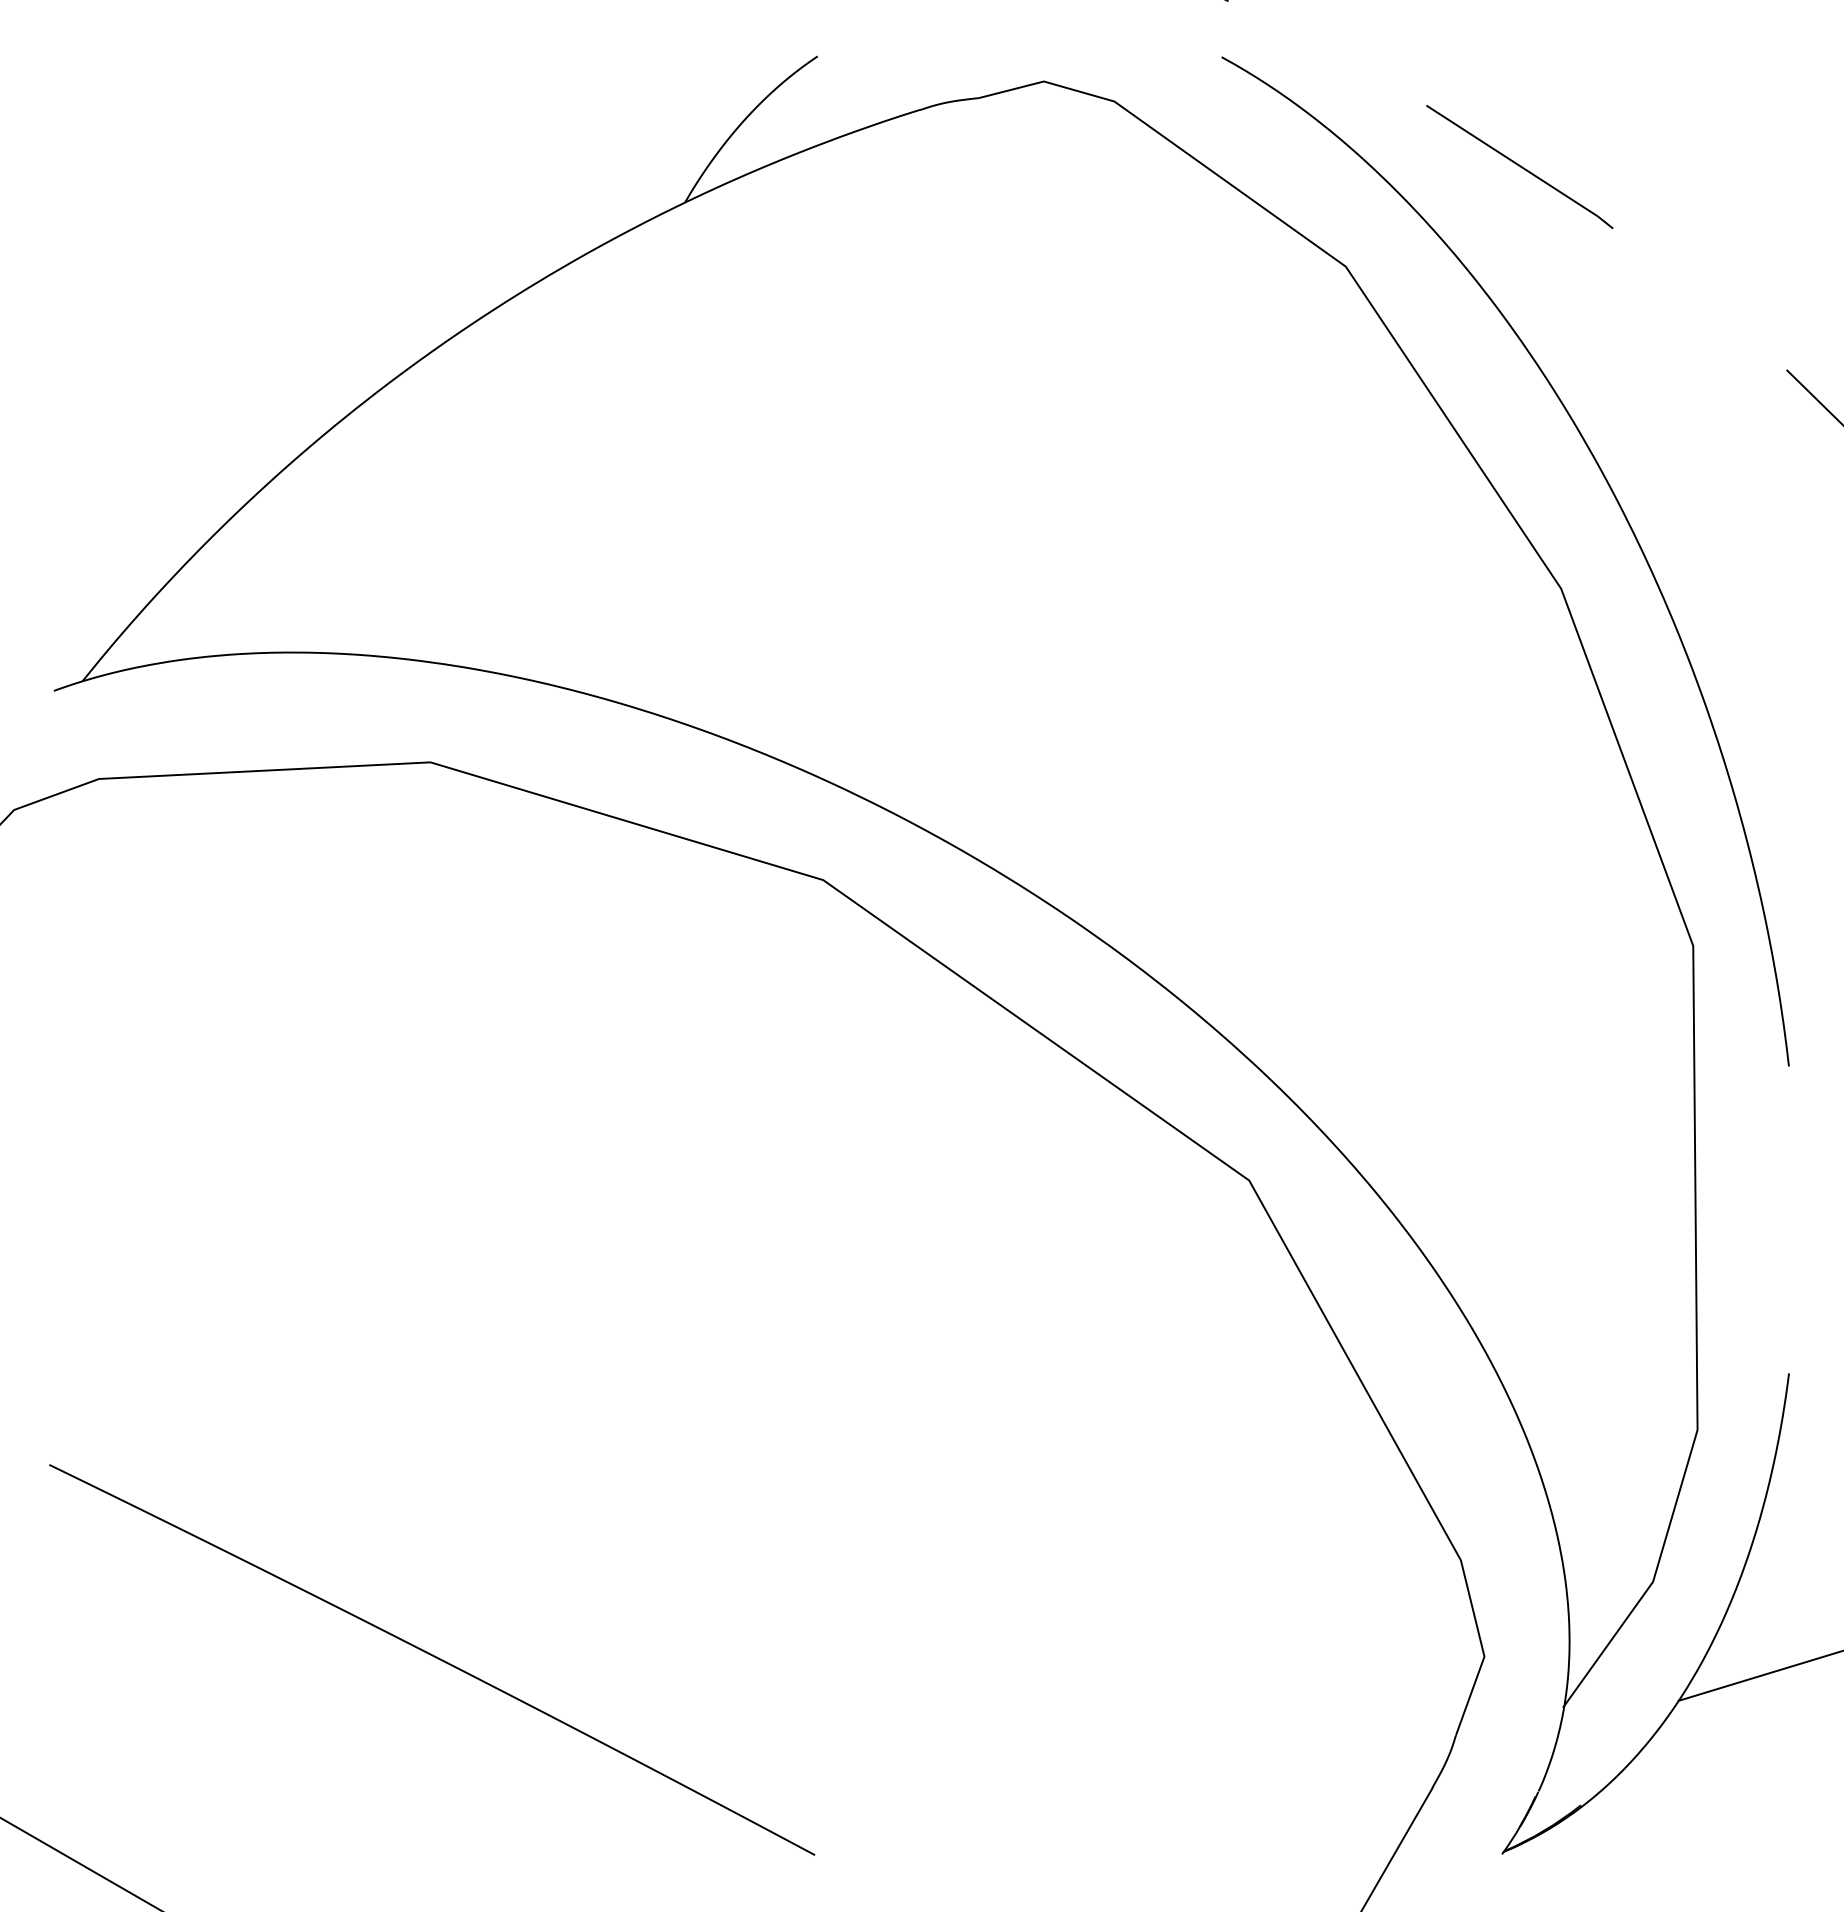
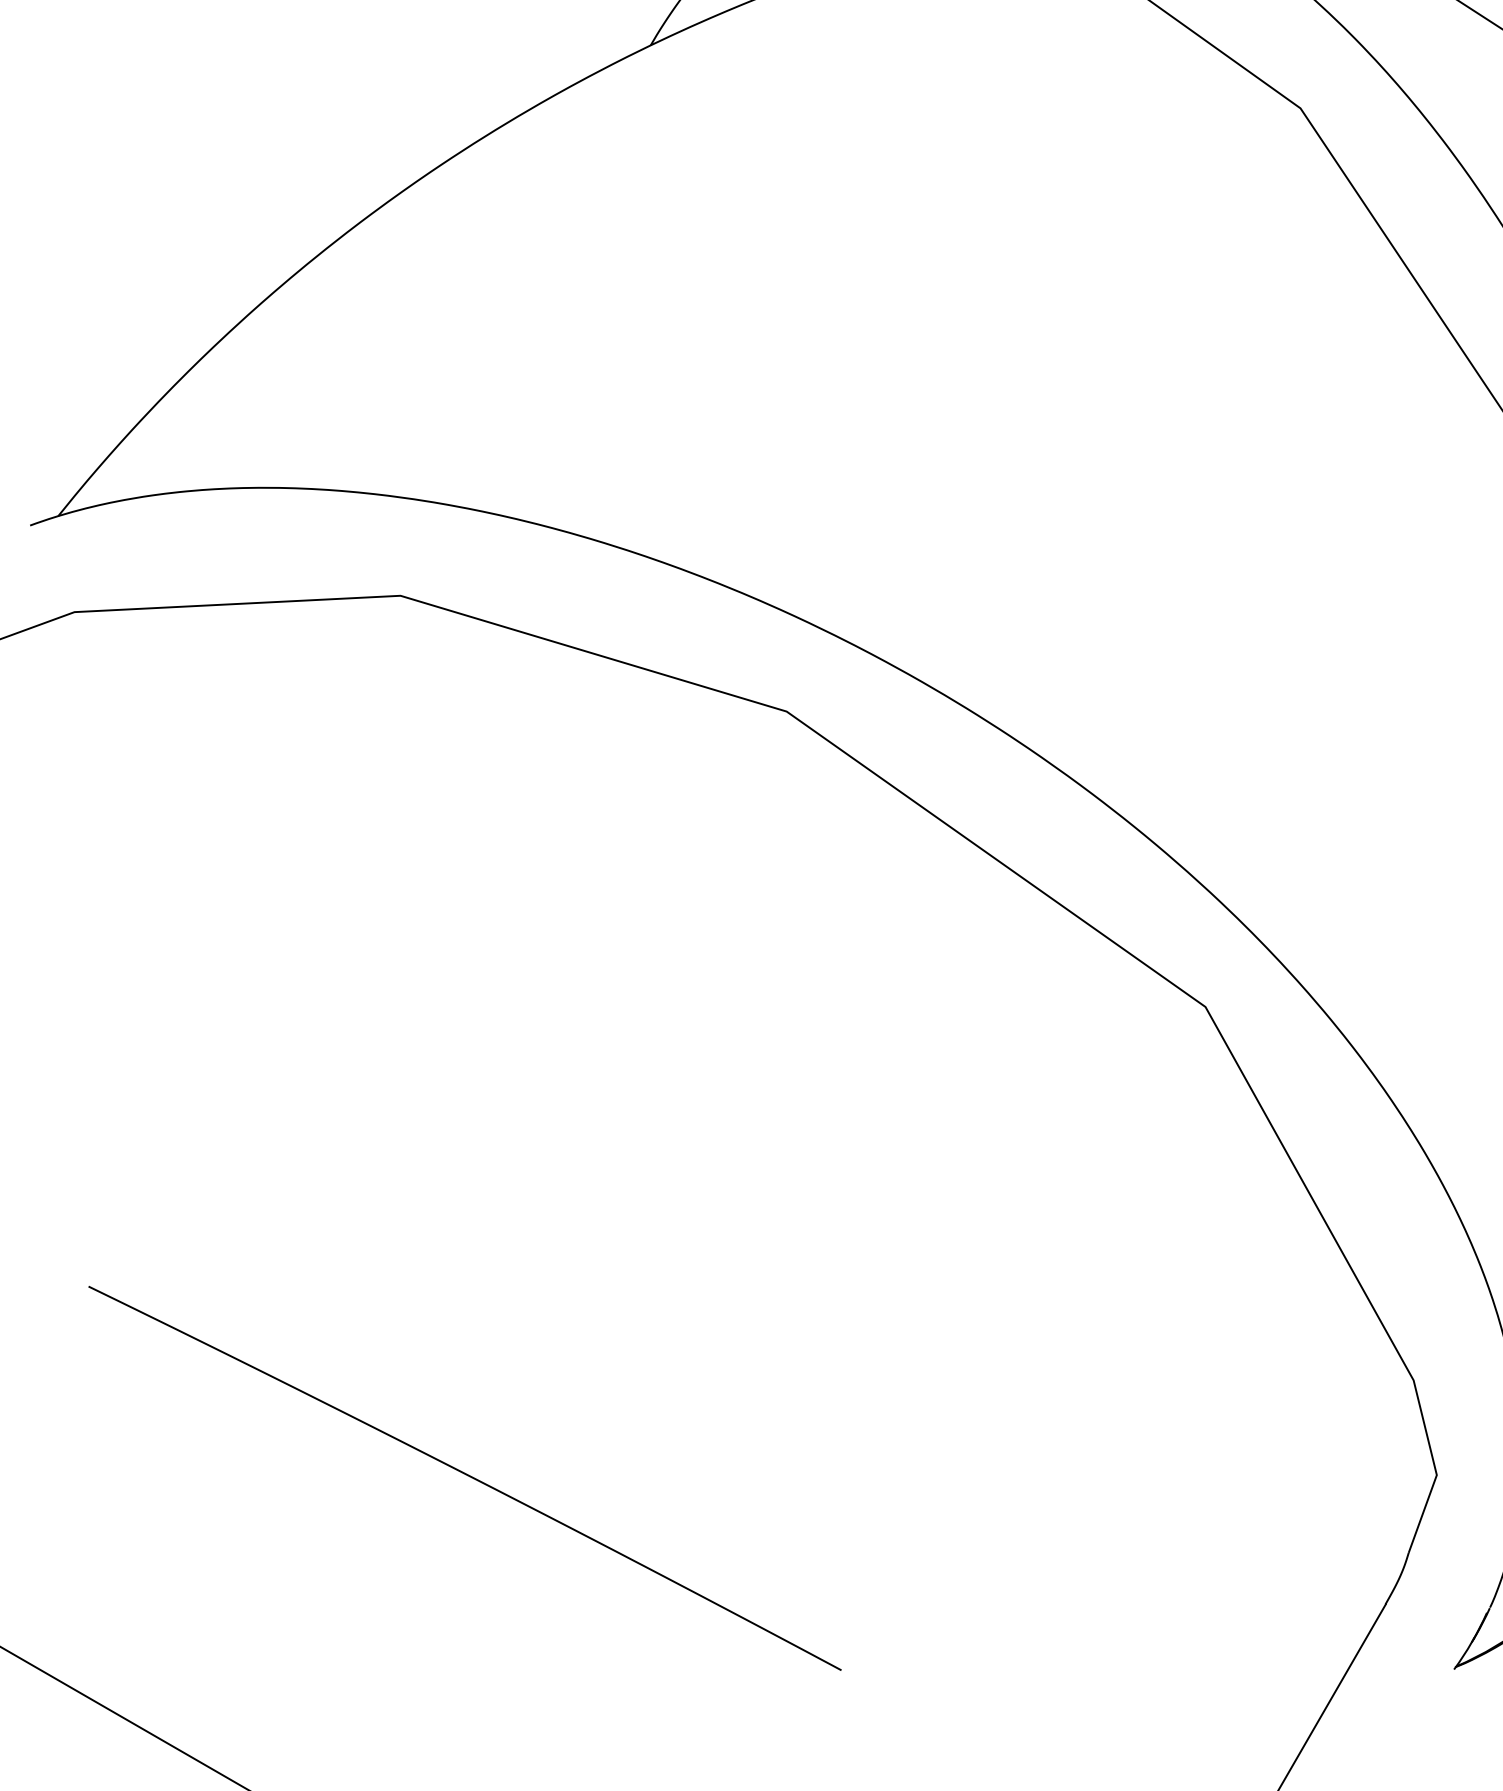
curve: (434, 1657) -> (467, 1475), moved

